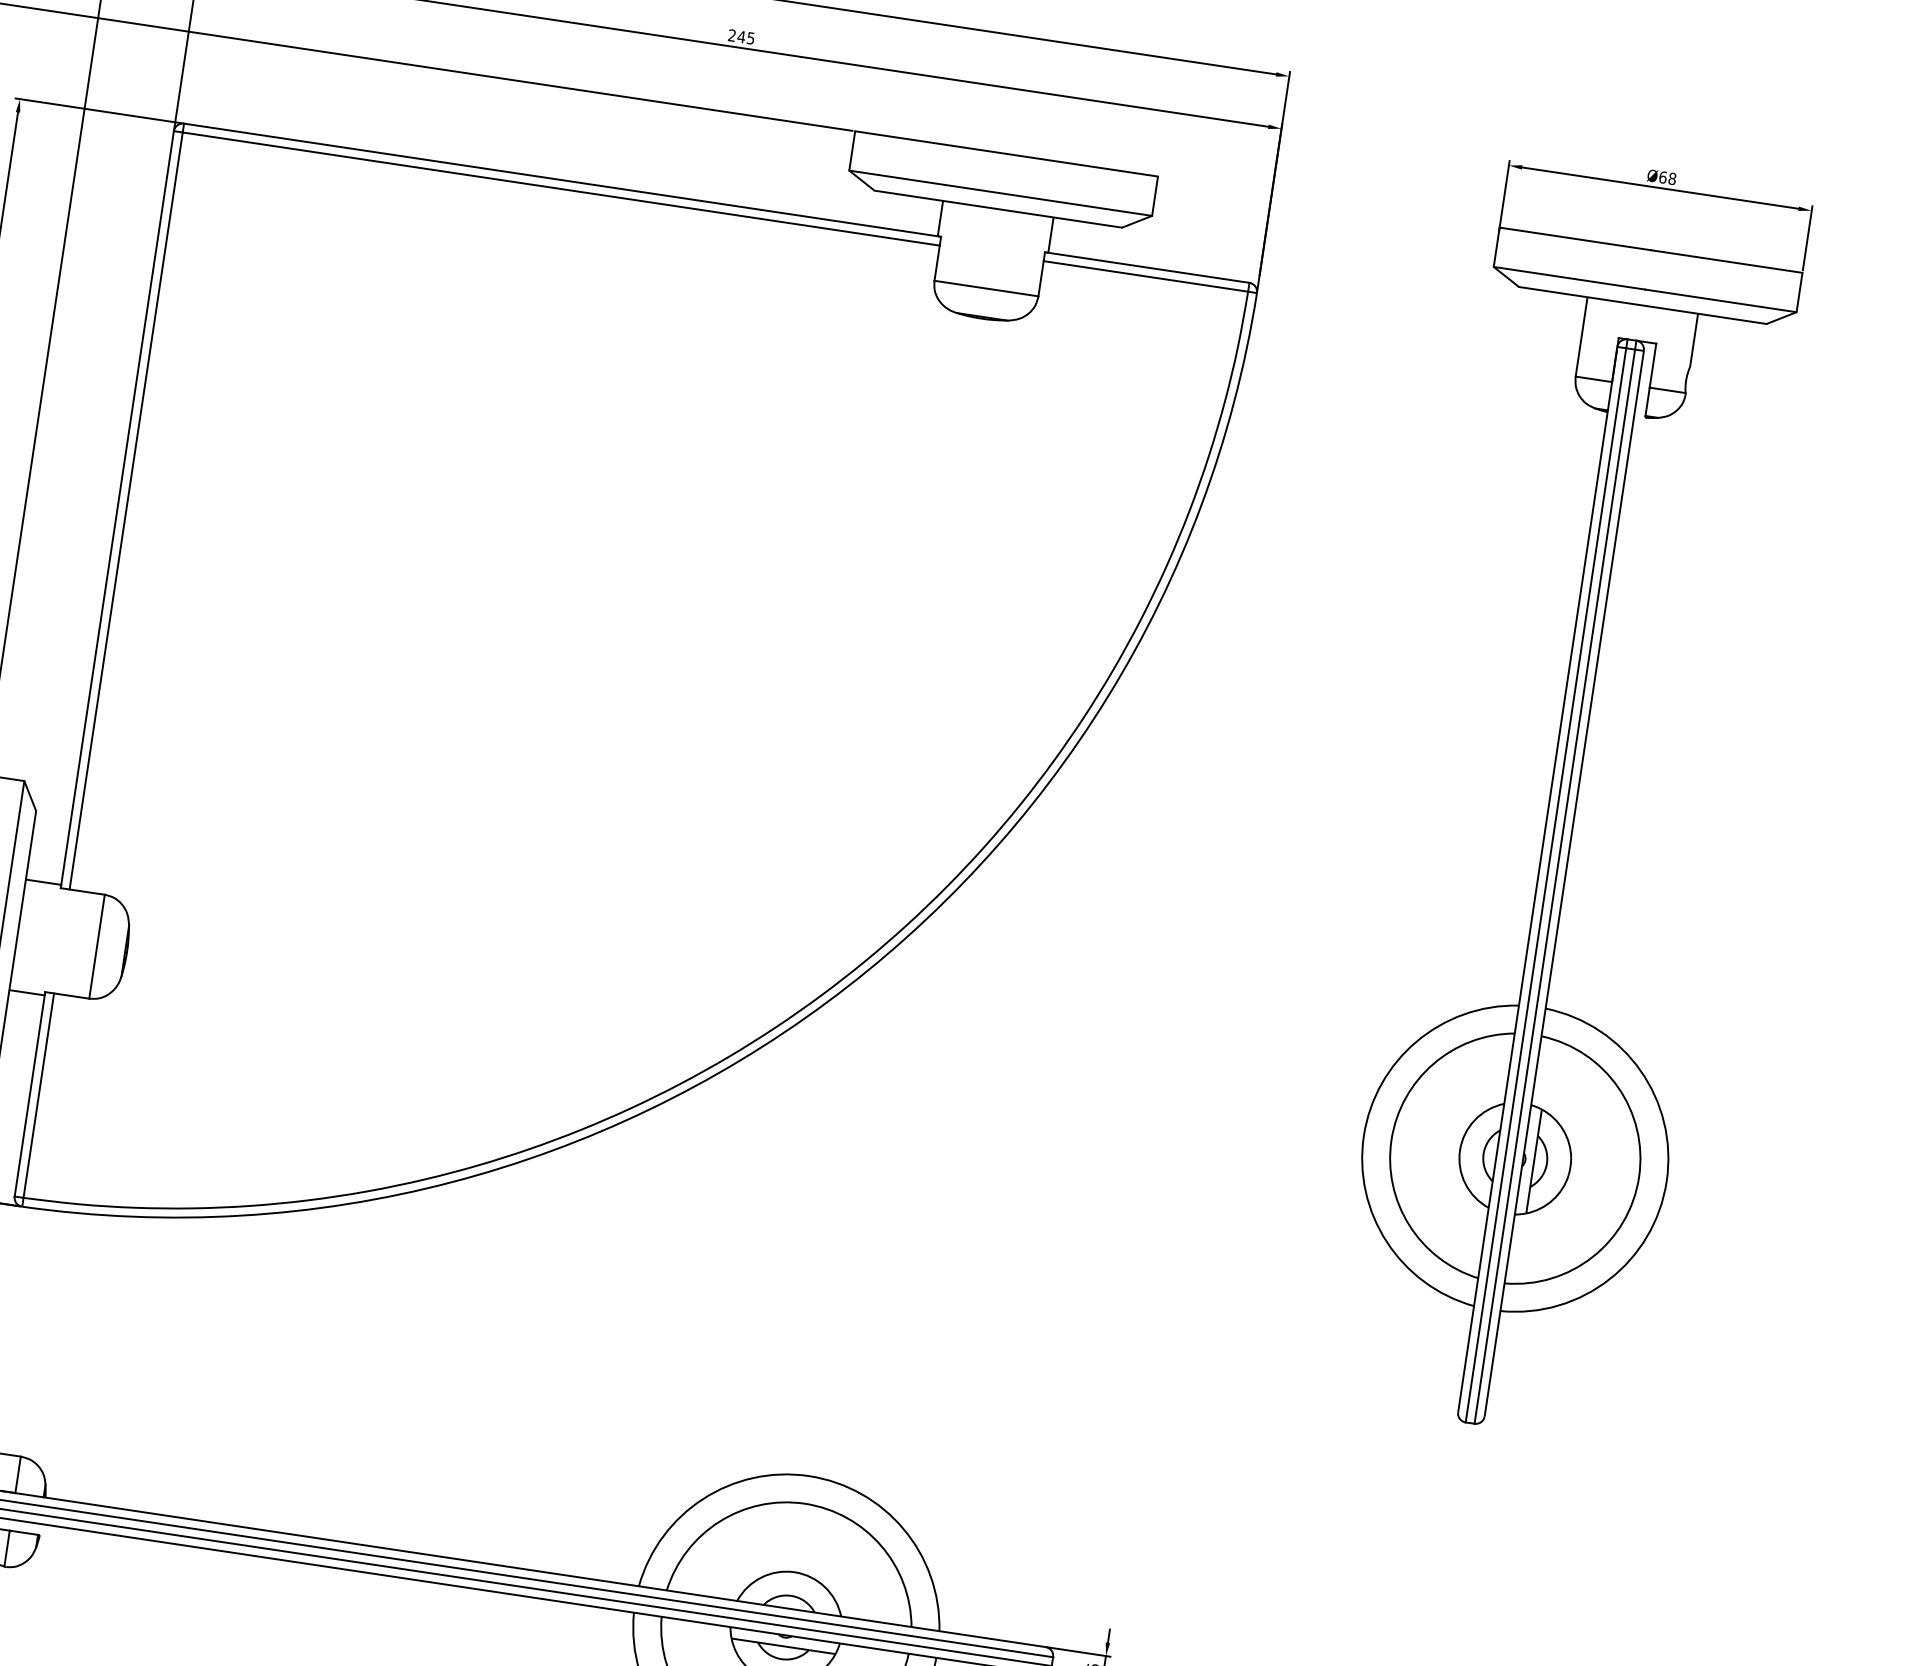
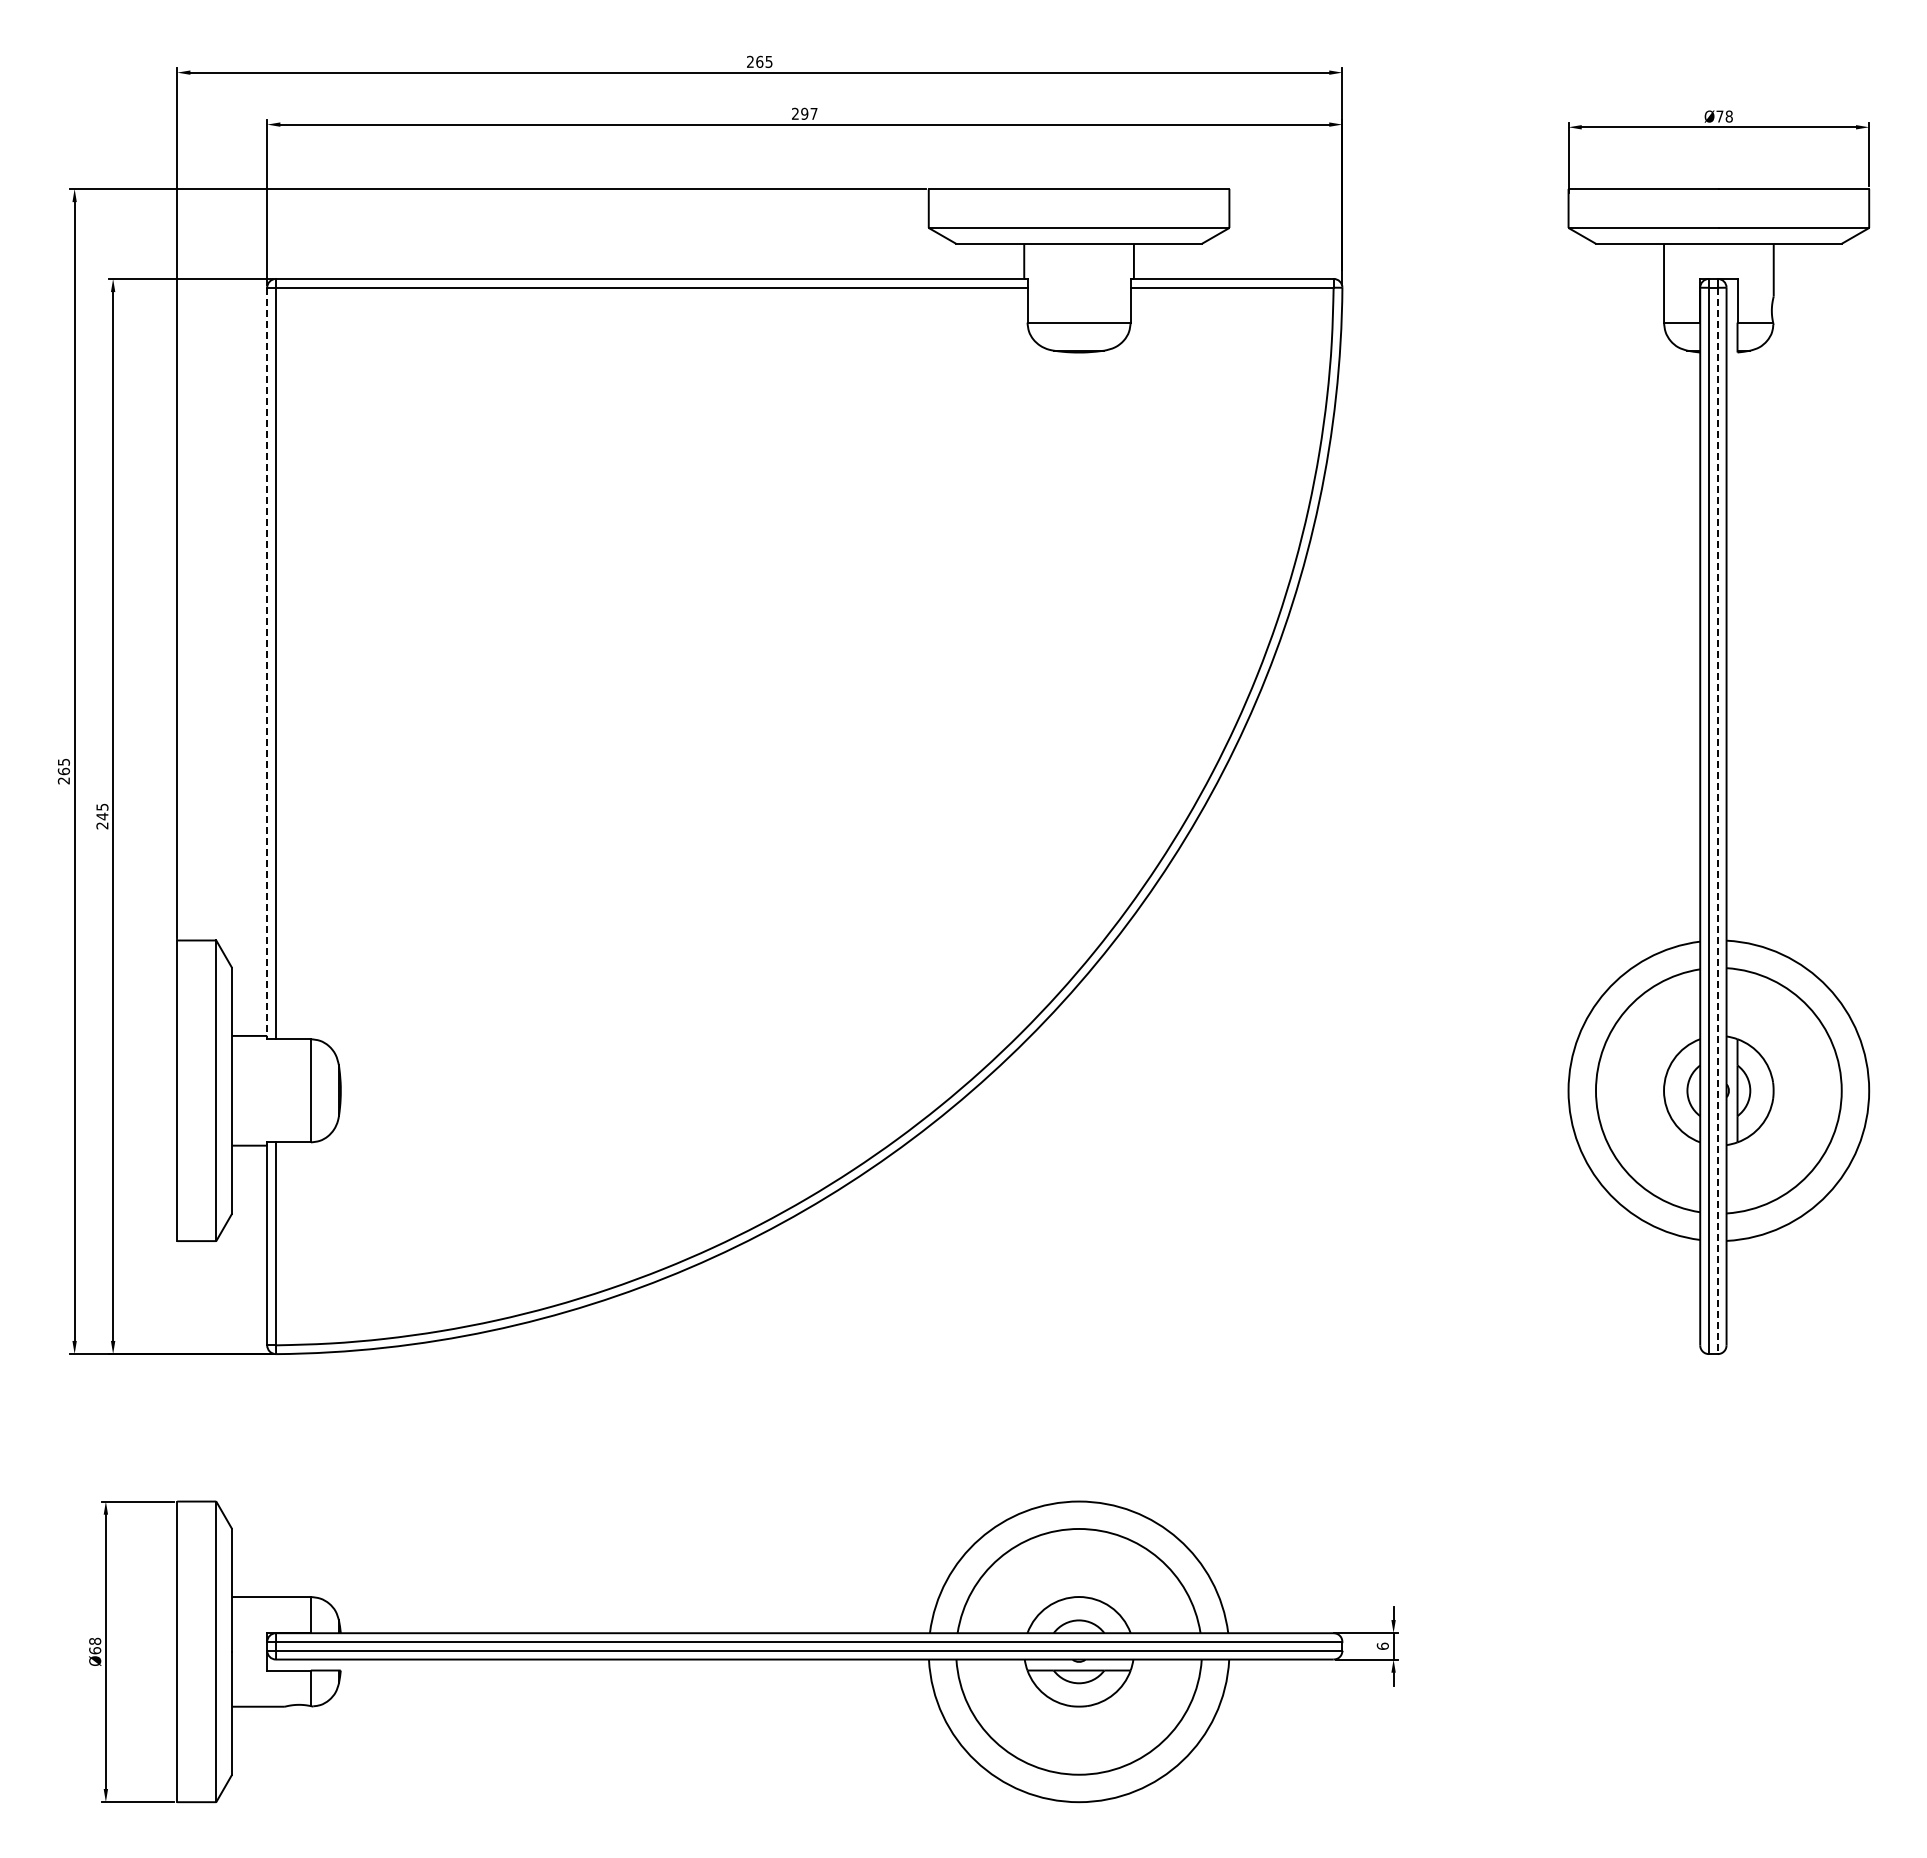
text: (745, 37) -> (808, 113), 245 -> 297
text: (1662, 177) -> (1719, 116), Ø68 -> Ø78
line: (117, 508) -> (267, 662), solid -> dashed
line: (1554, 887) -> (1717, 821), solid -> dashed

